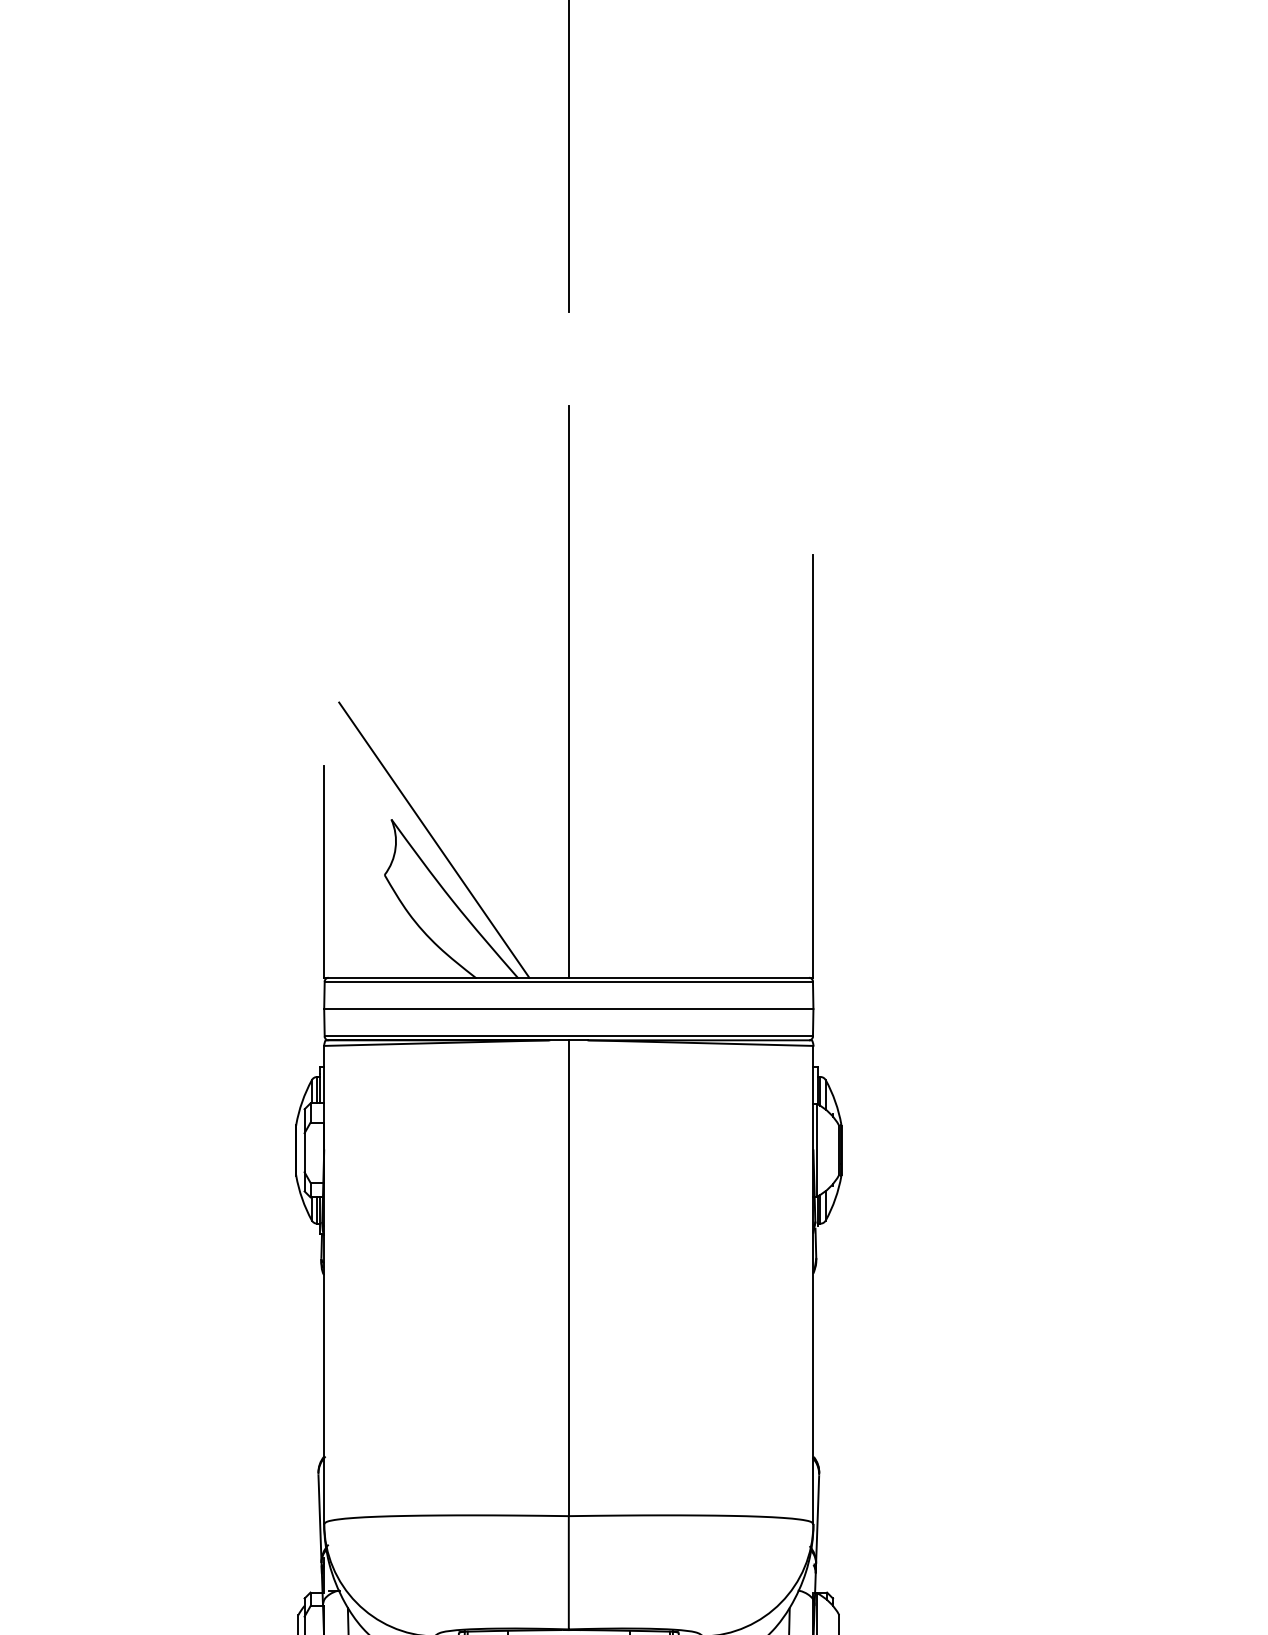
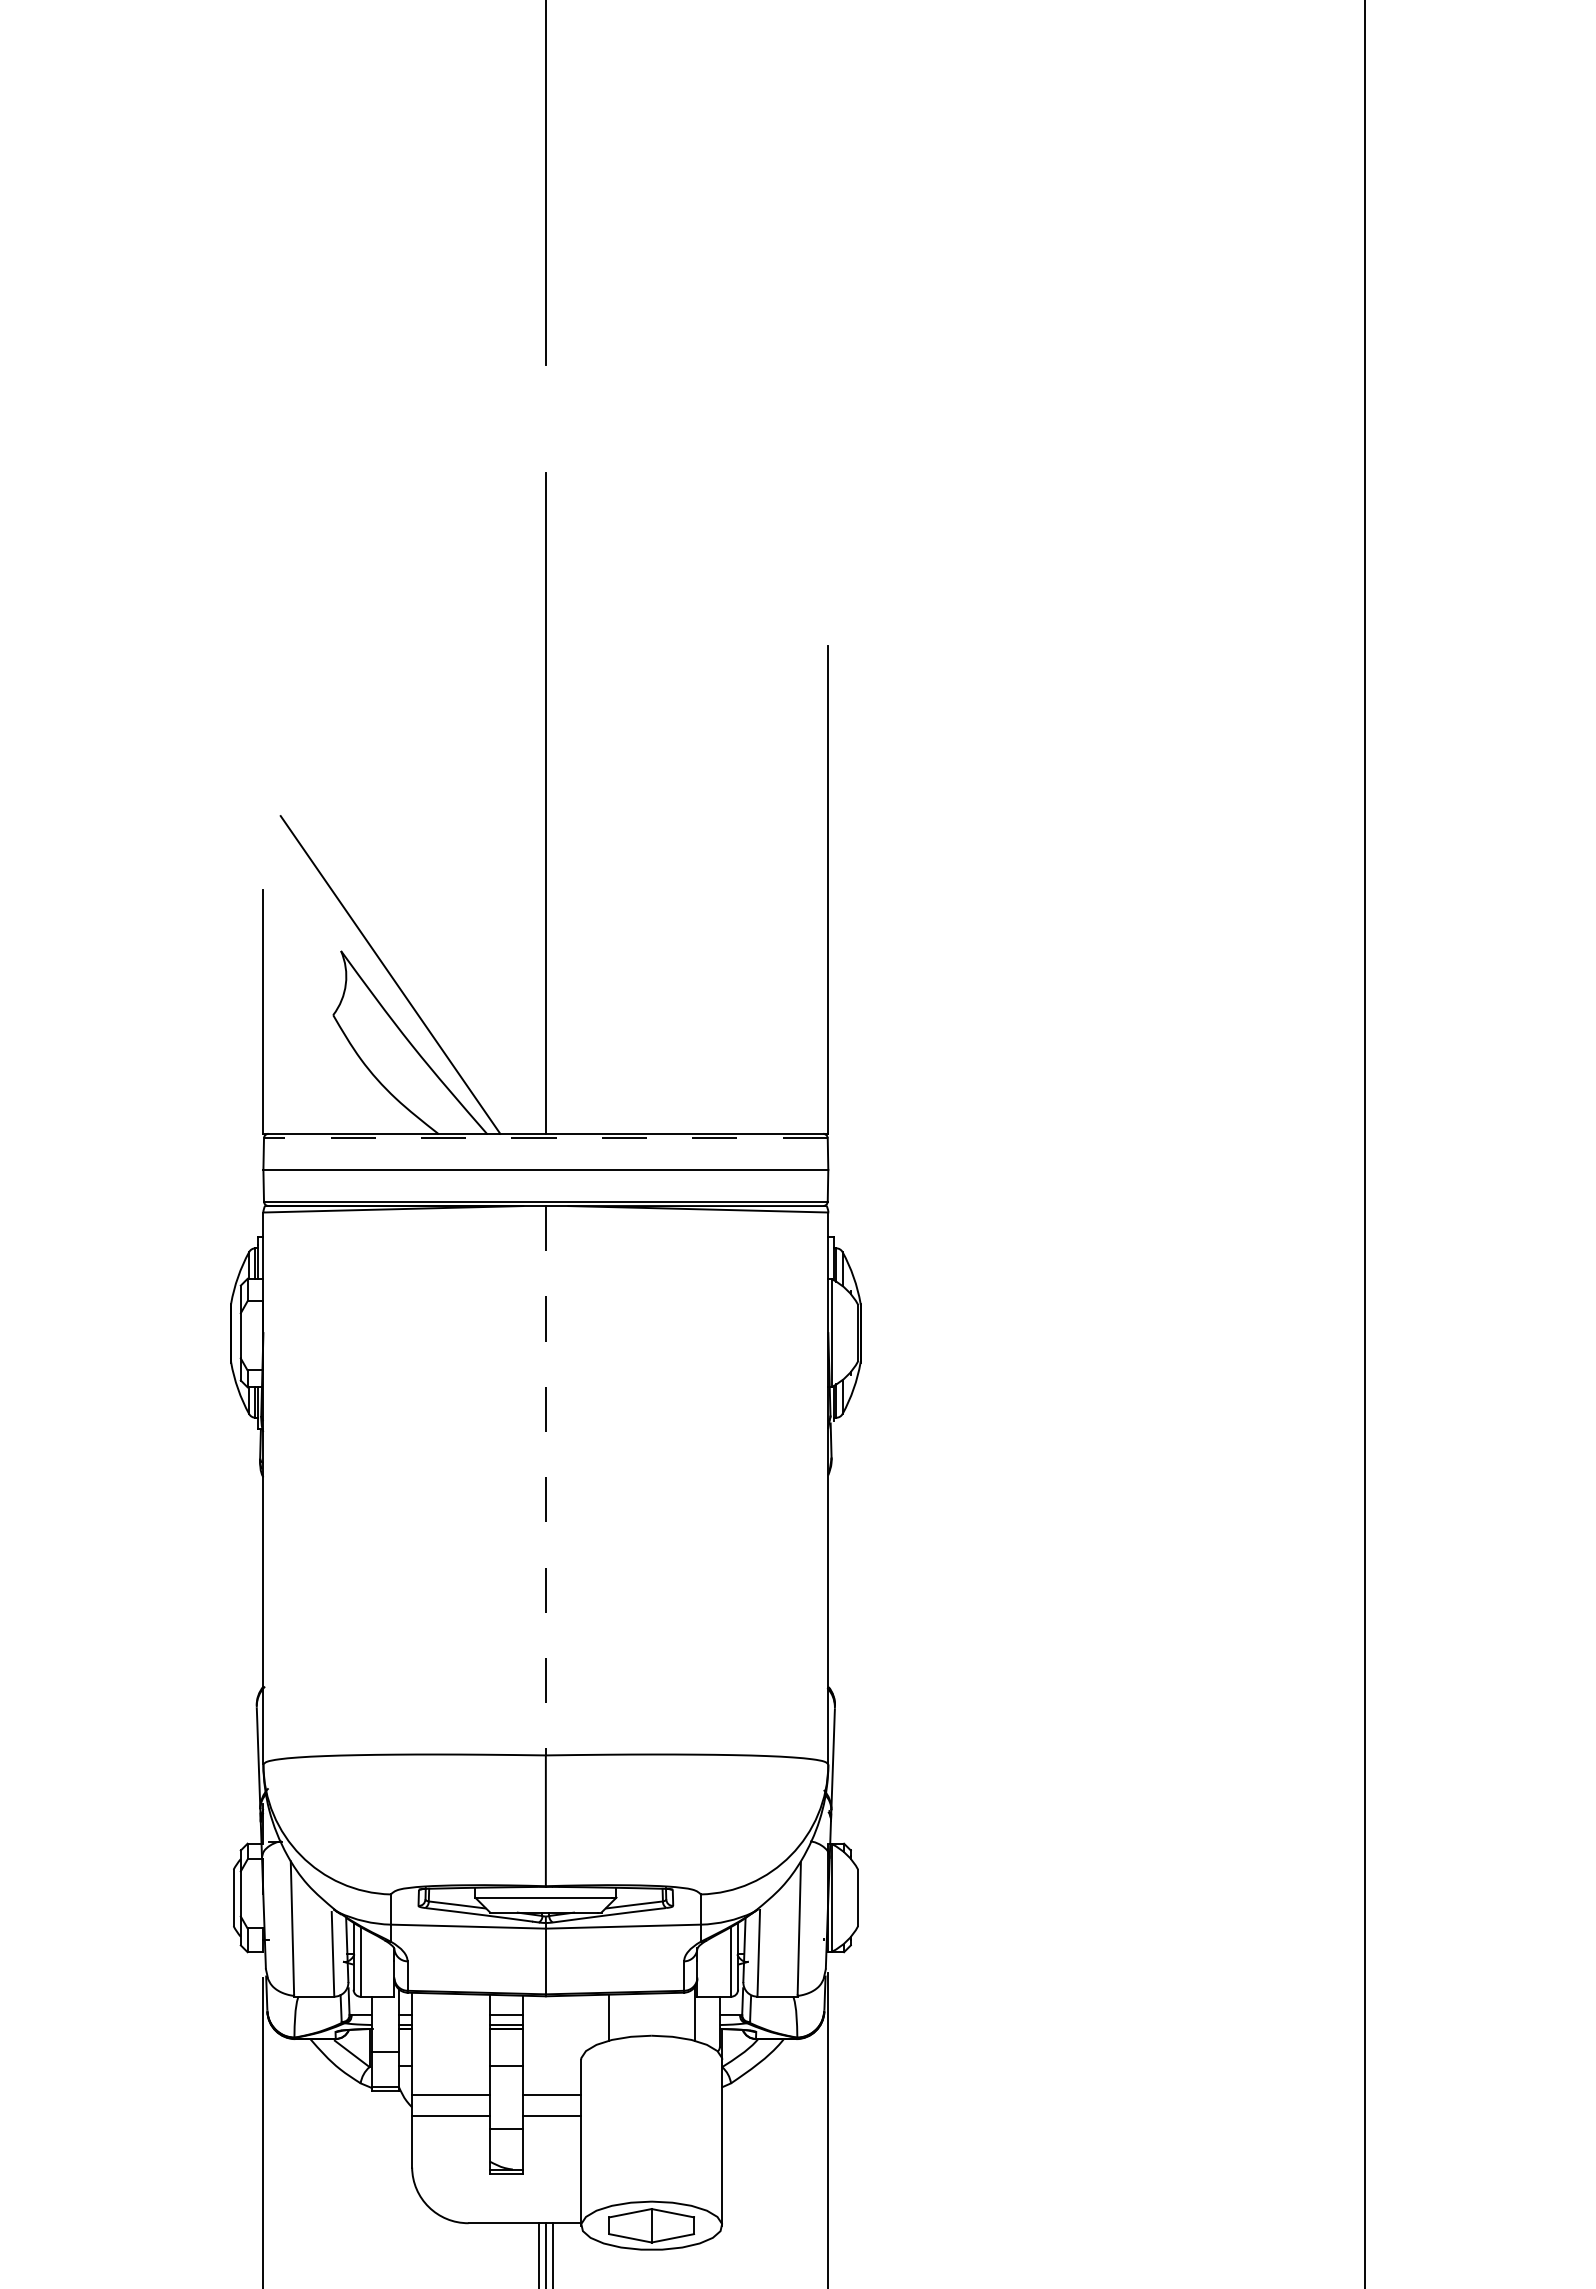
line: (568, 981) -> (545, 1138), solid -> dashed
line: (568, 1278) -> (545, 1480), solid -> dashed

